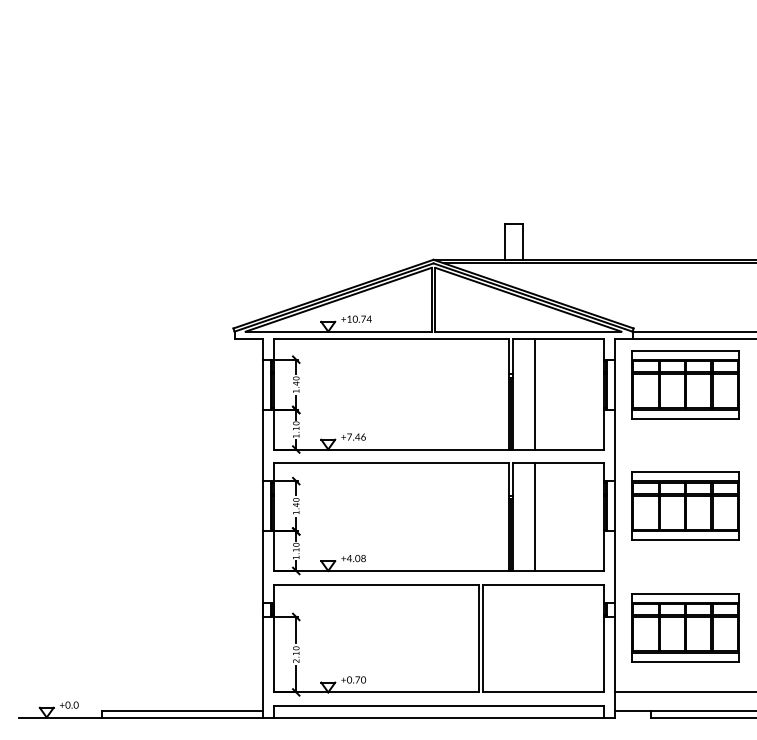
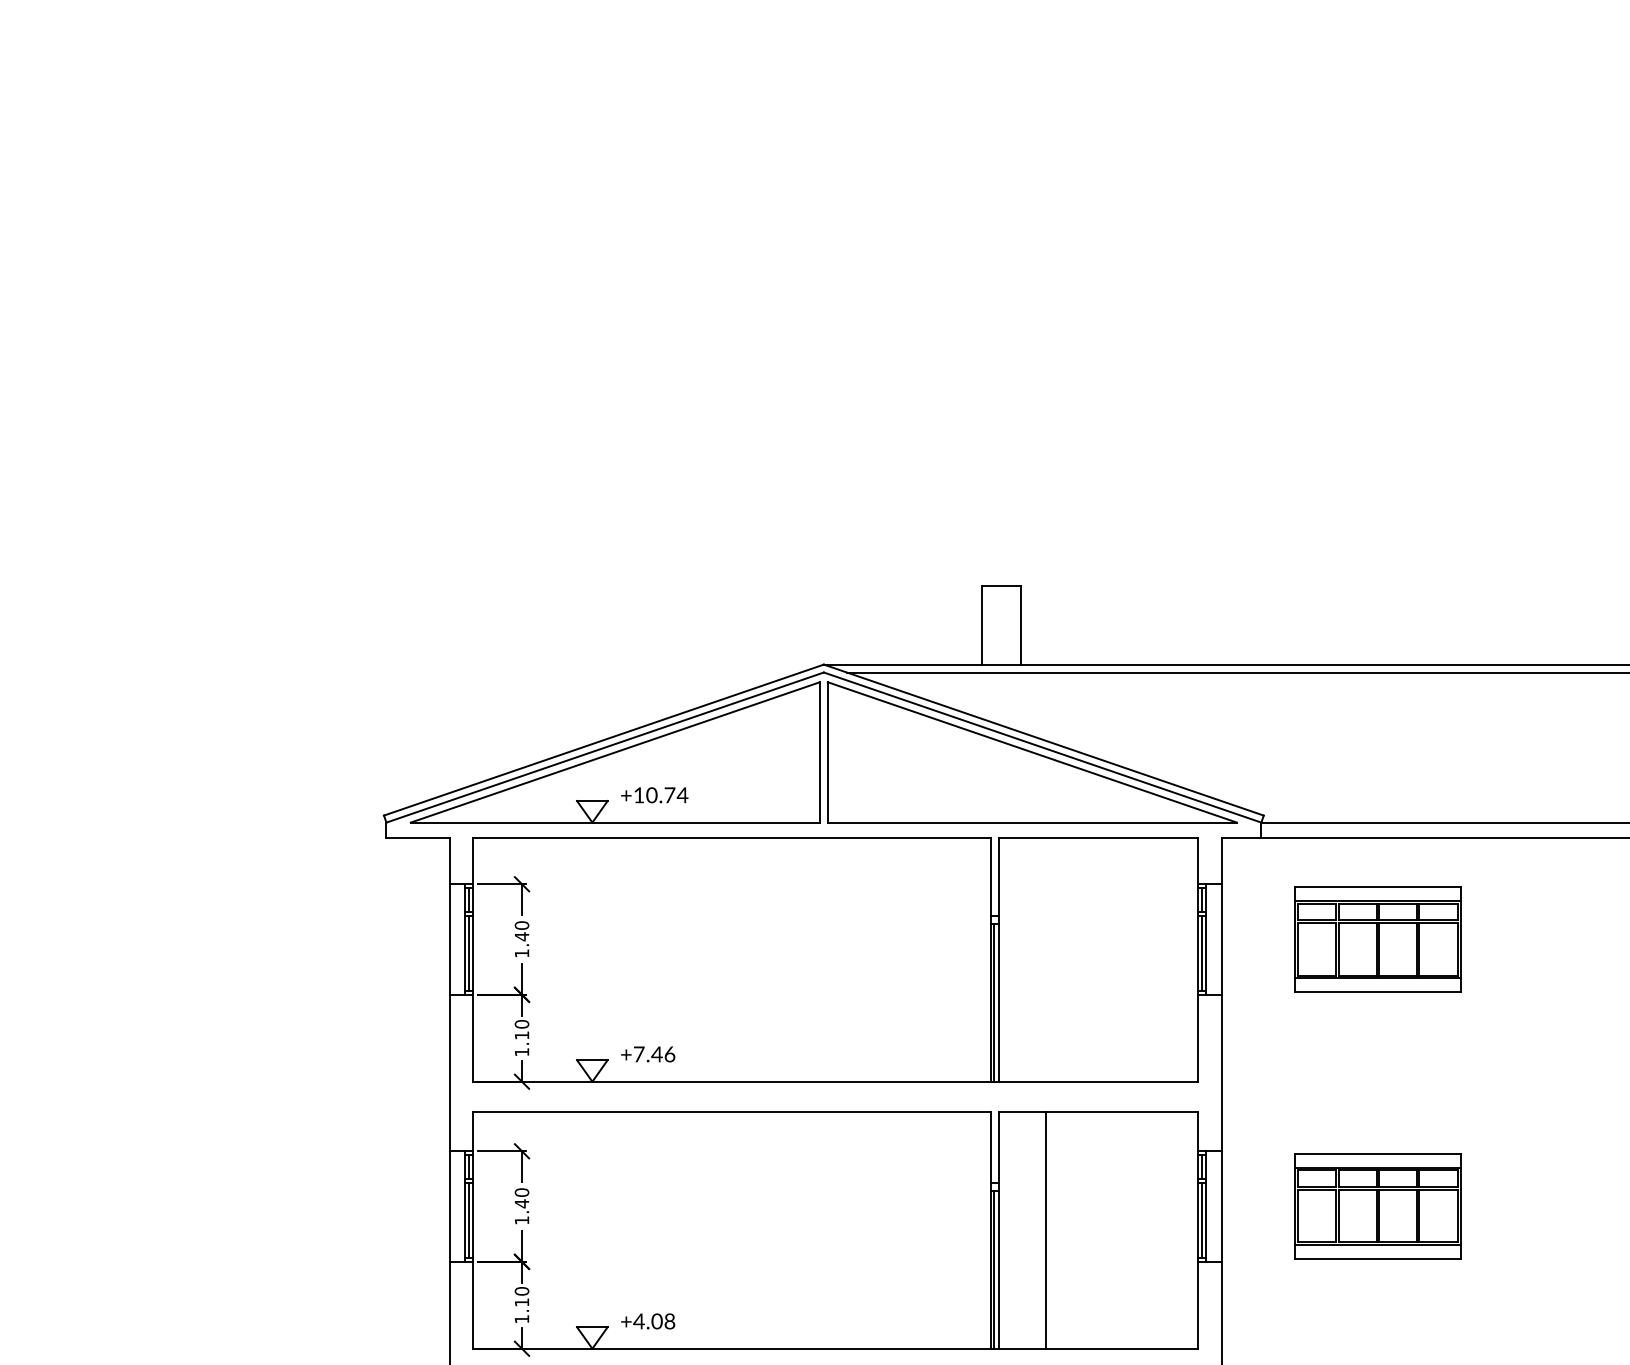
part: (685, 384) -> (1377, 938), size x0.7
line: (534, 393) -> (1045, 958), removed
part: (685, 505) -> (1377, 1204), size x0.7

